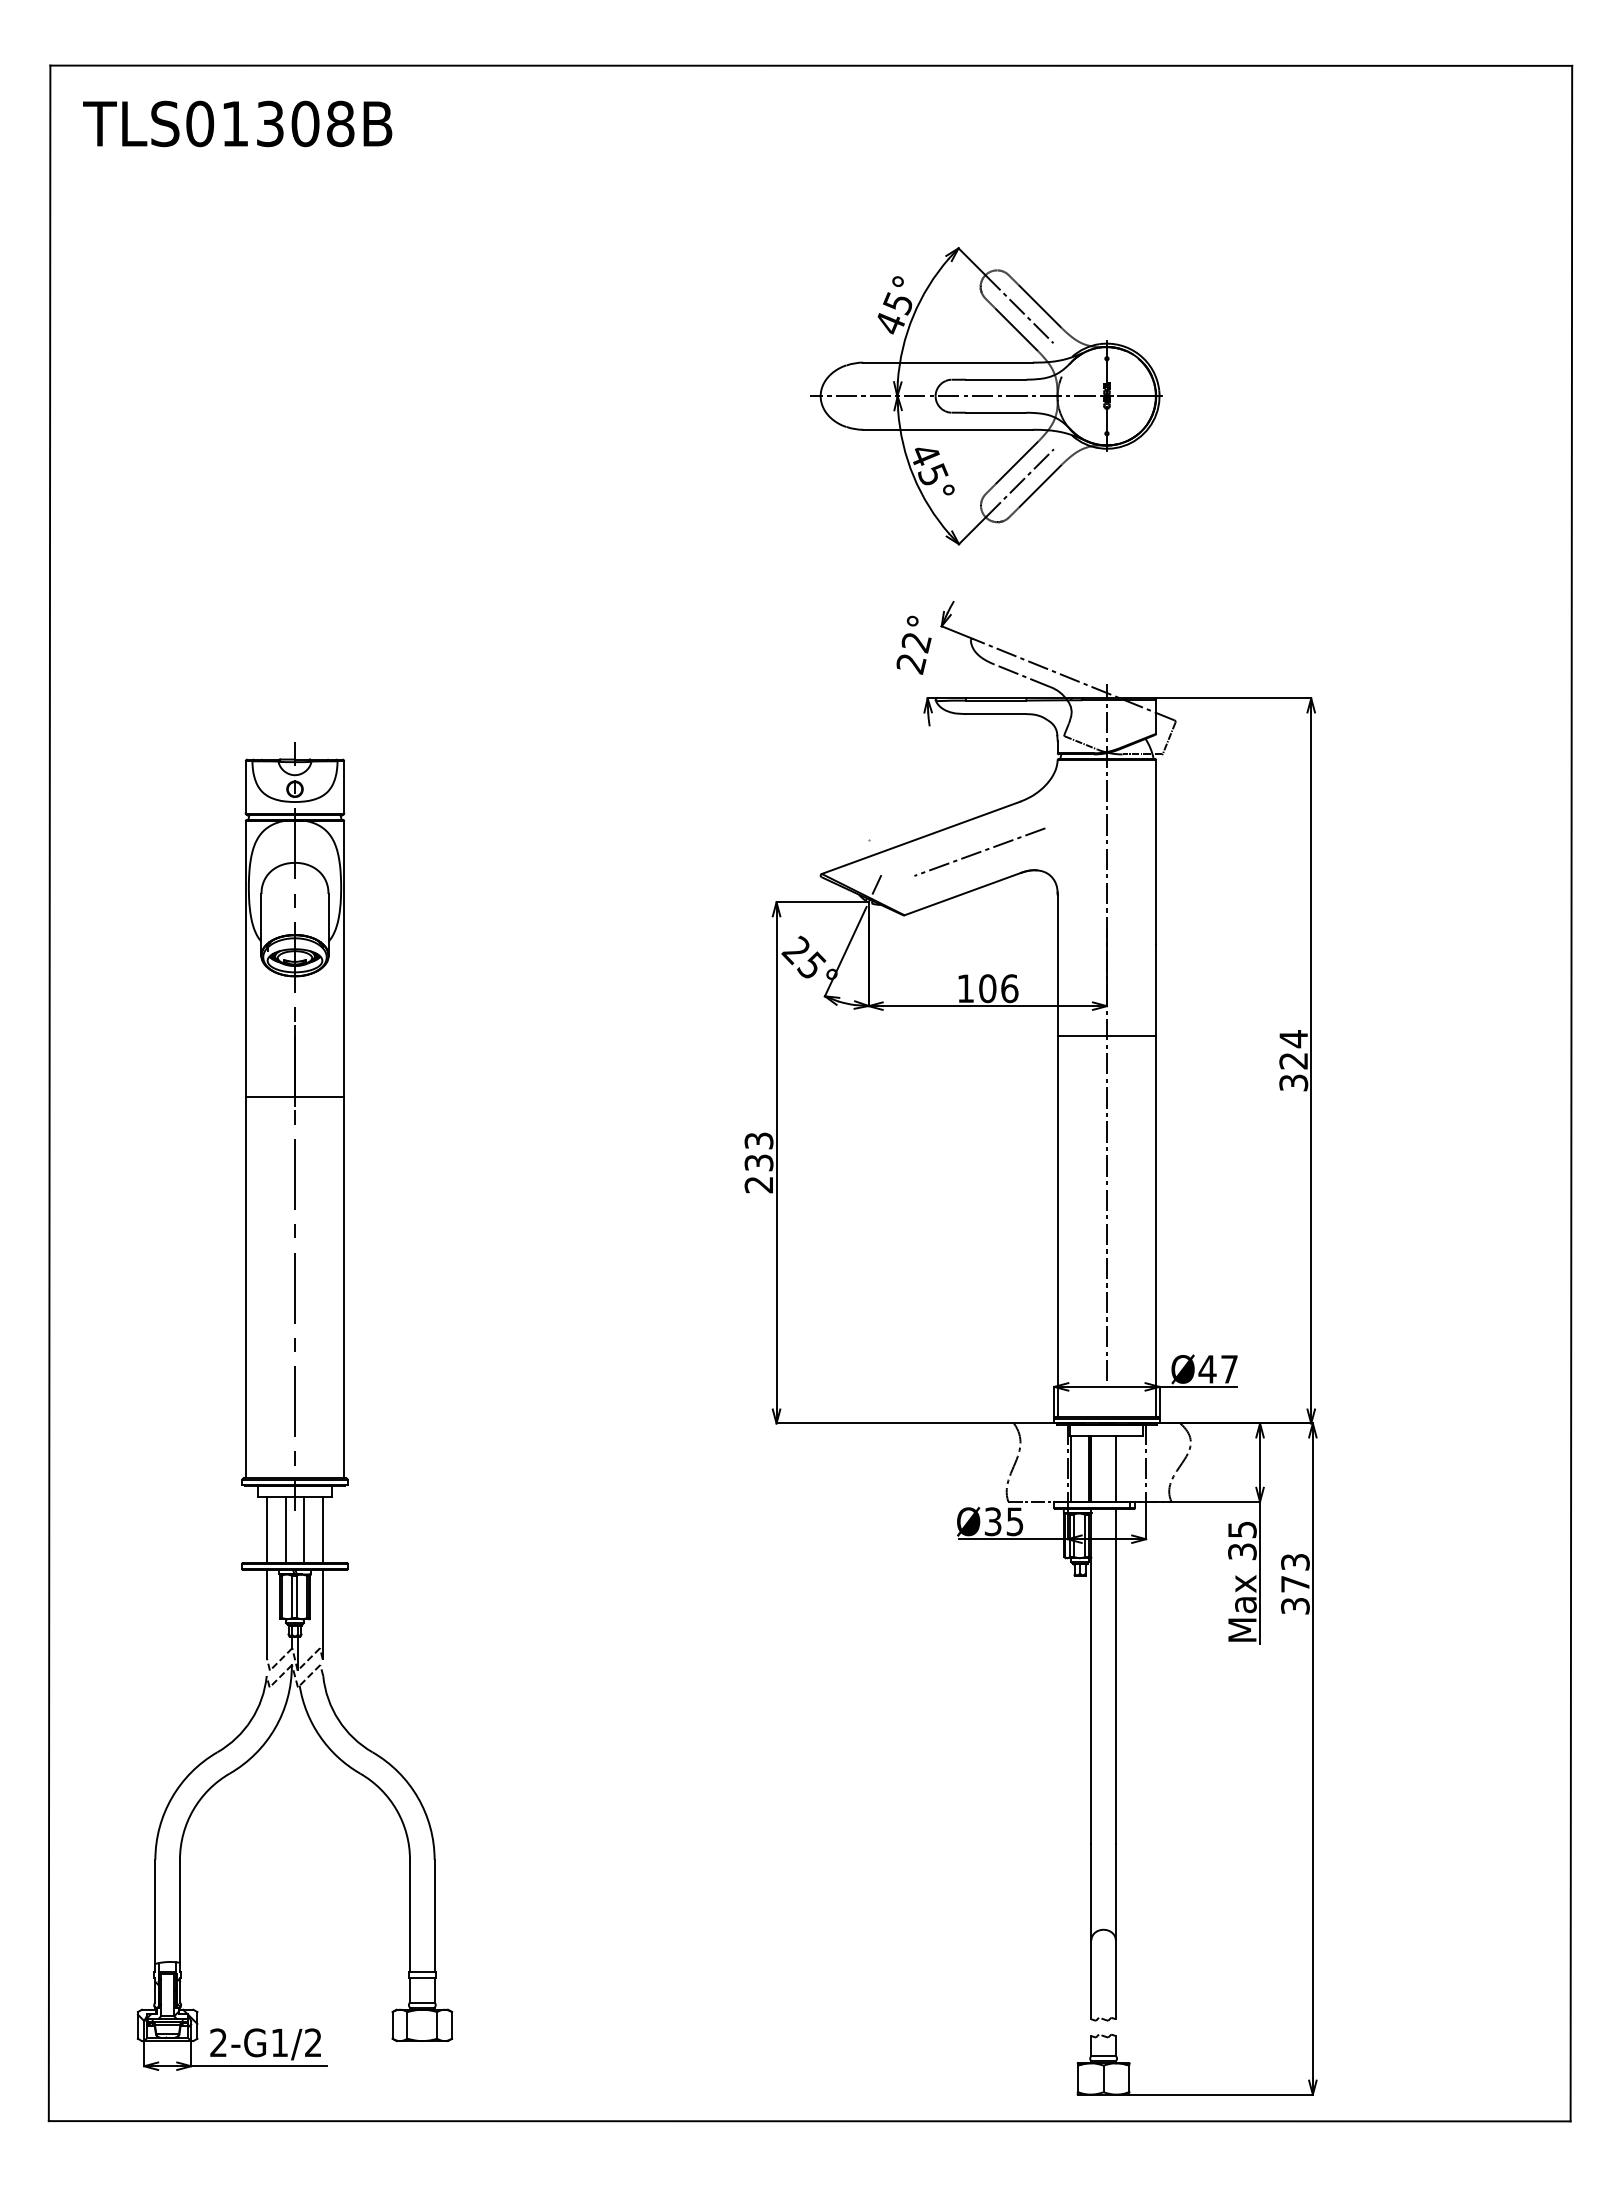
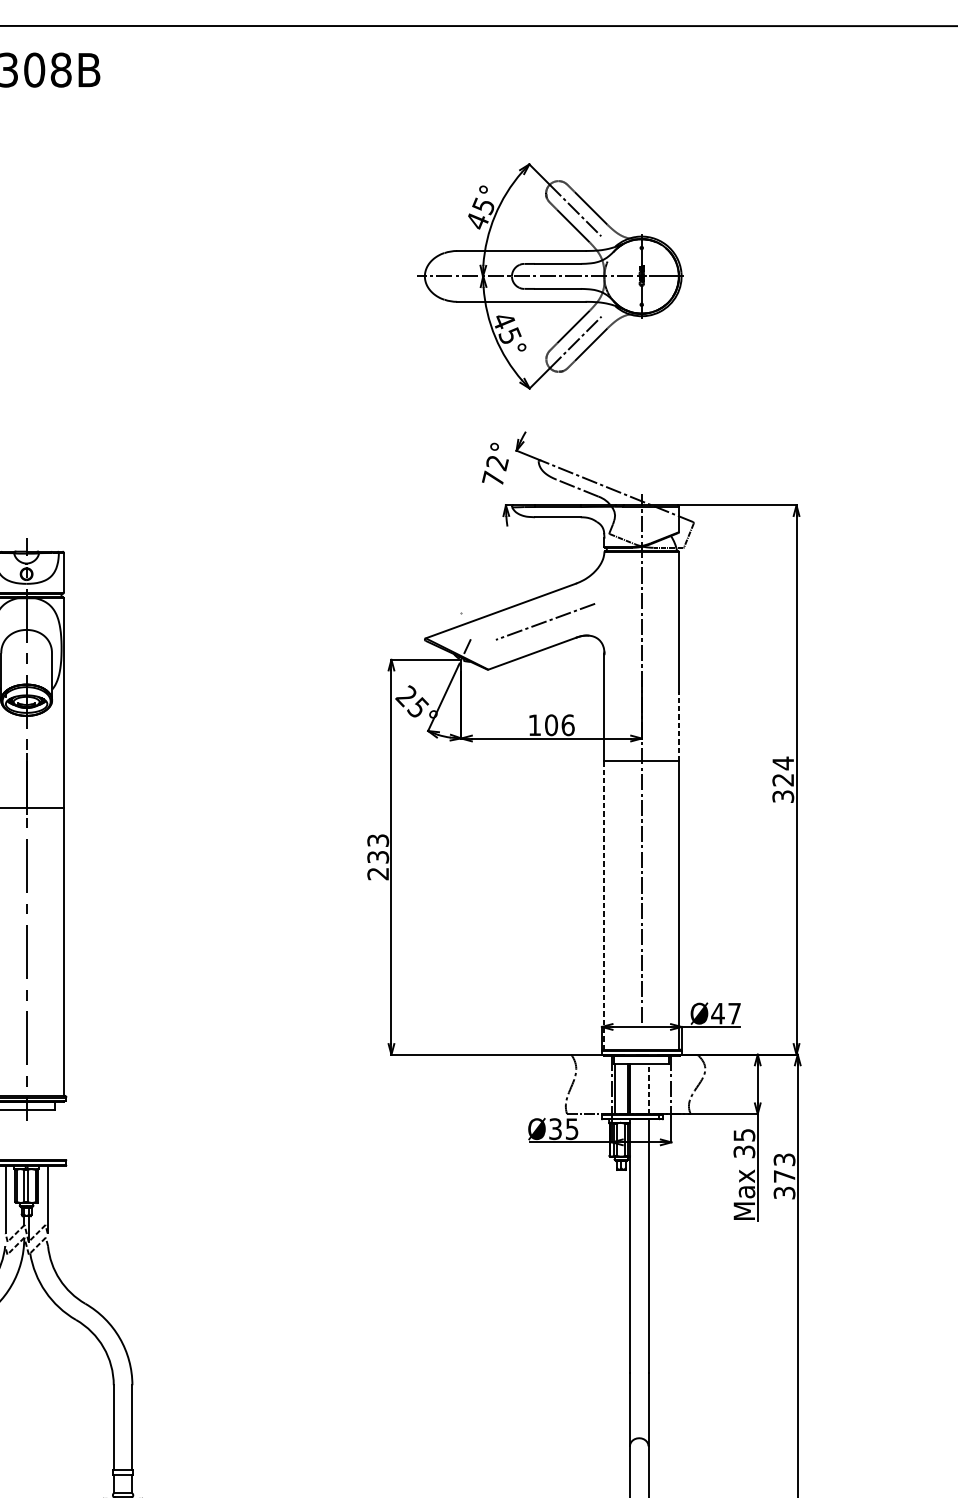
text: (911, 663) -> (493, 478), 22° -> 72°
line: (1156, 990) -> (679, 726), solid -> dashed
line: (1057, 1227) -> (604, 906), solid -> dashed
line: (1115, 1468) -> (648, 1088), solid -> dashed
line: (267, 1529) -> (5, 1134), removed
line: (286, 1529) -> (20, 1134), removed
line: (303, 1529) -> (33, 1134), removed
line: (322, 1529) -> (47, 1134), removed

